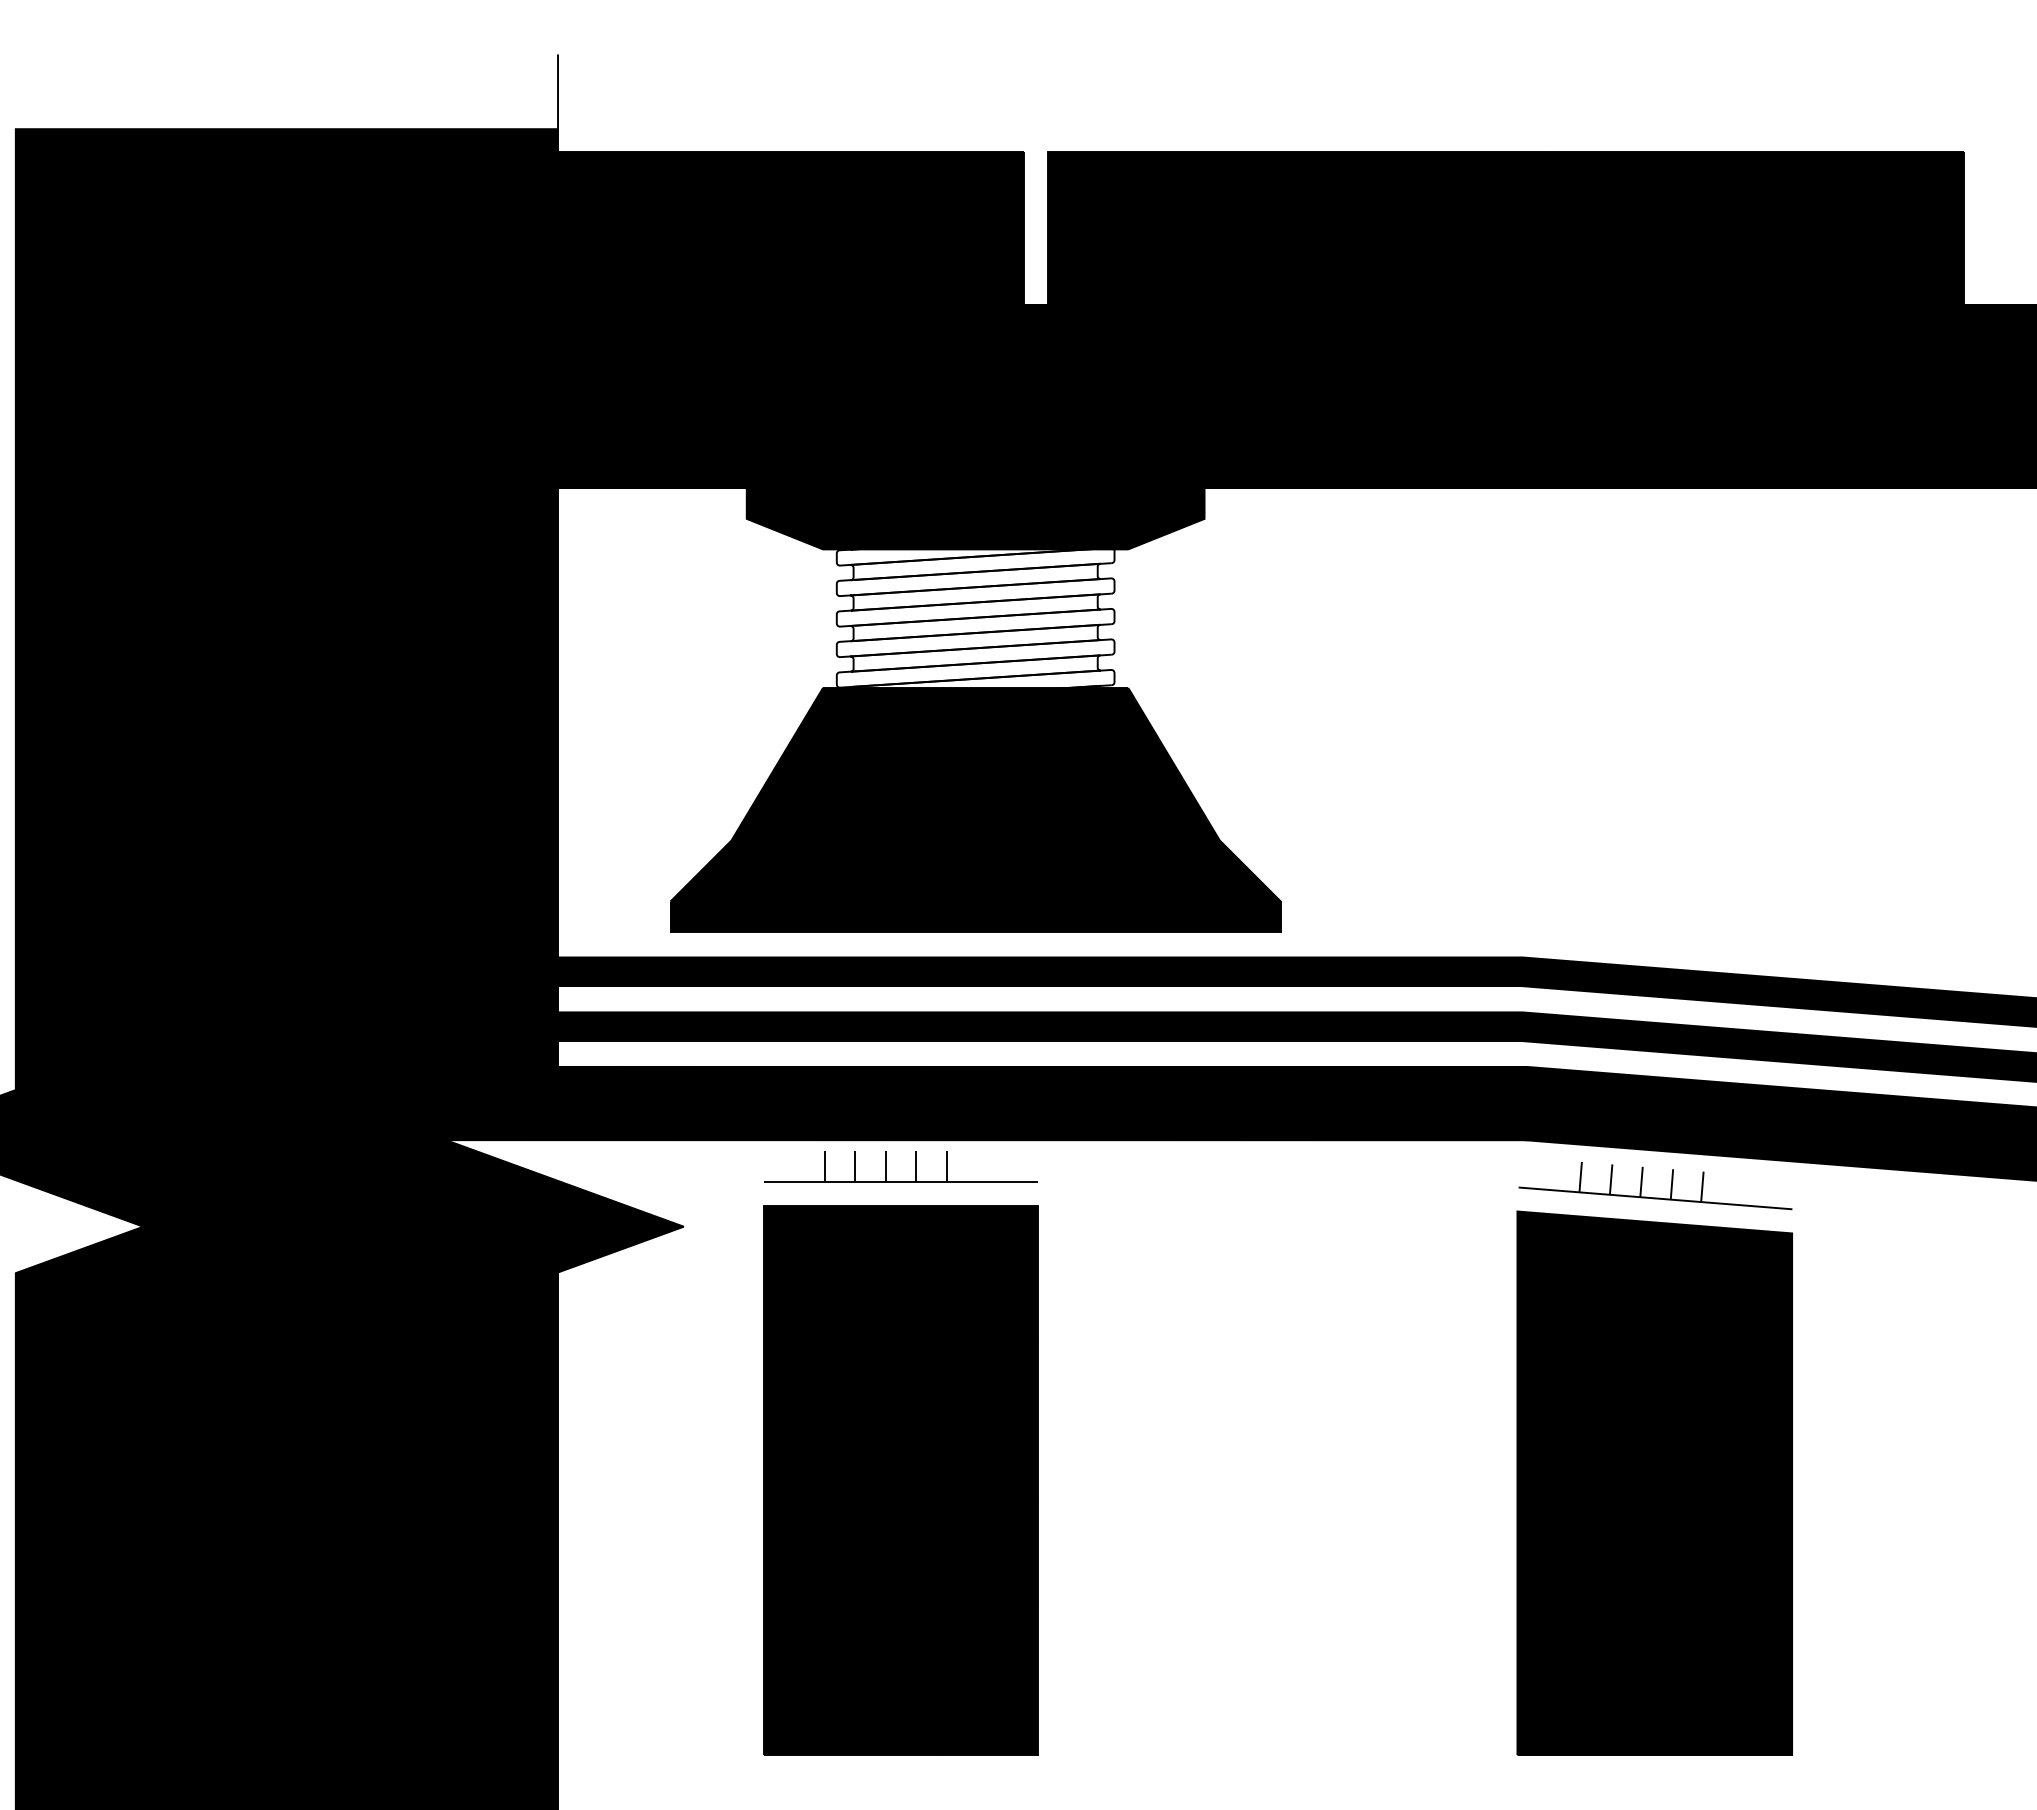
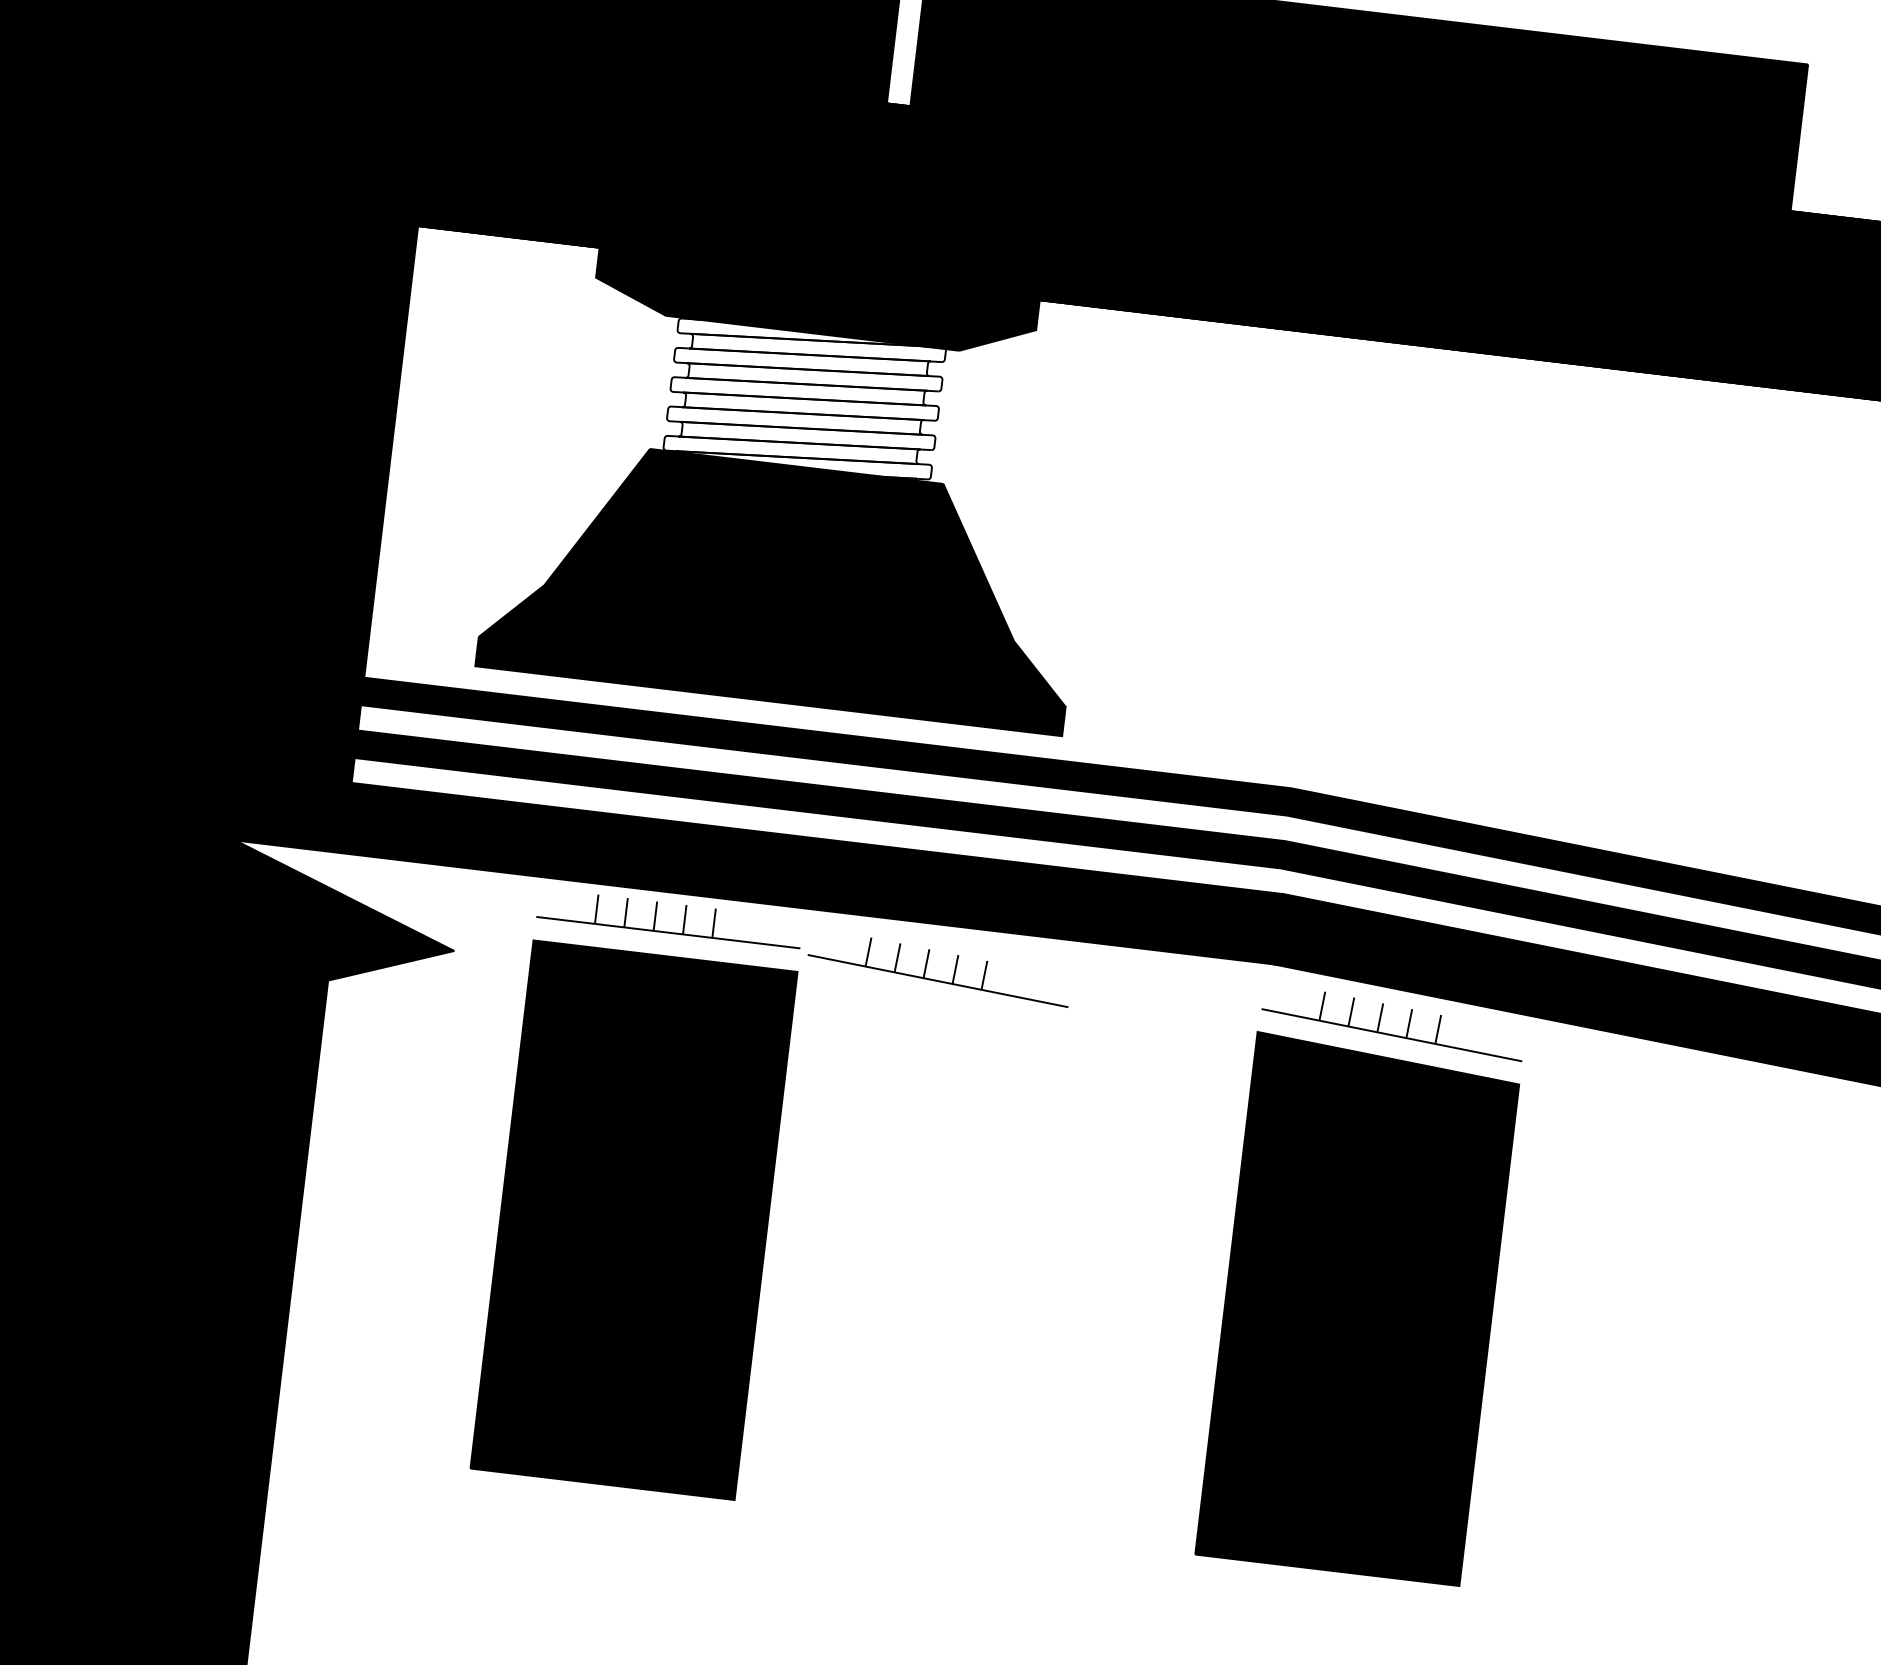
part: (1183, 1197) -> (938, 980), added

